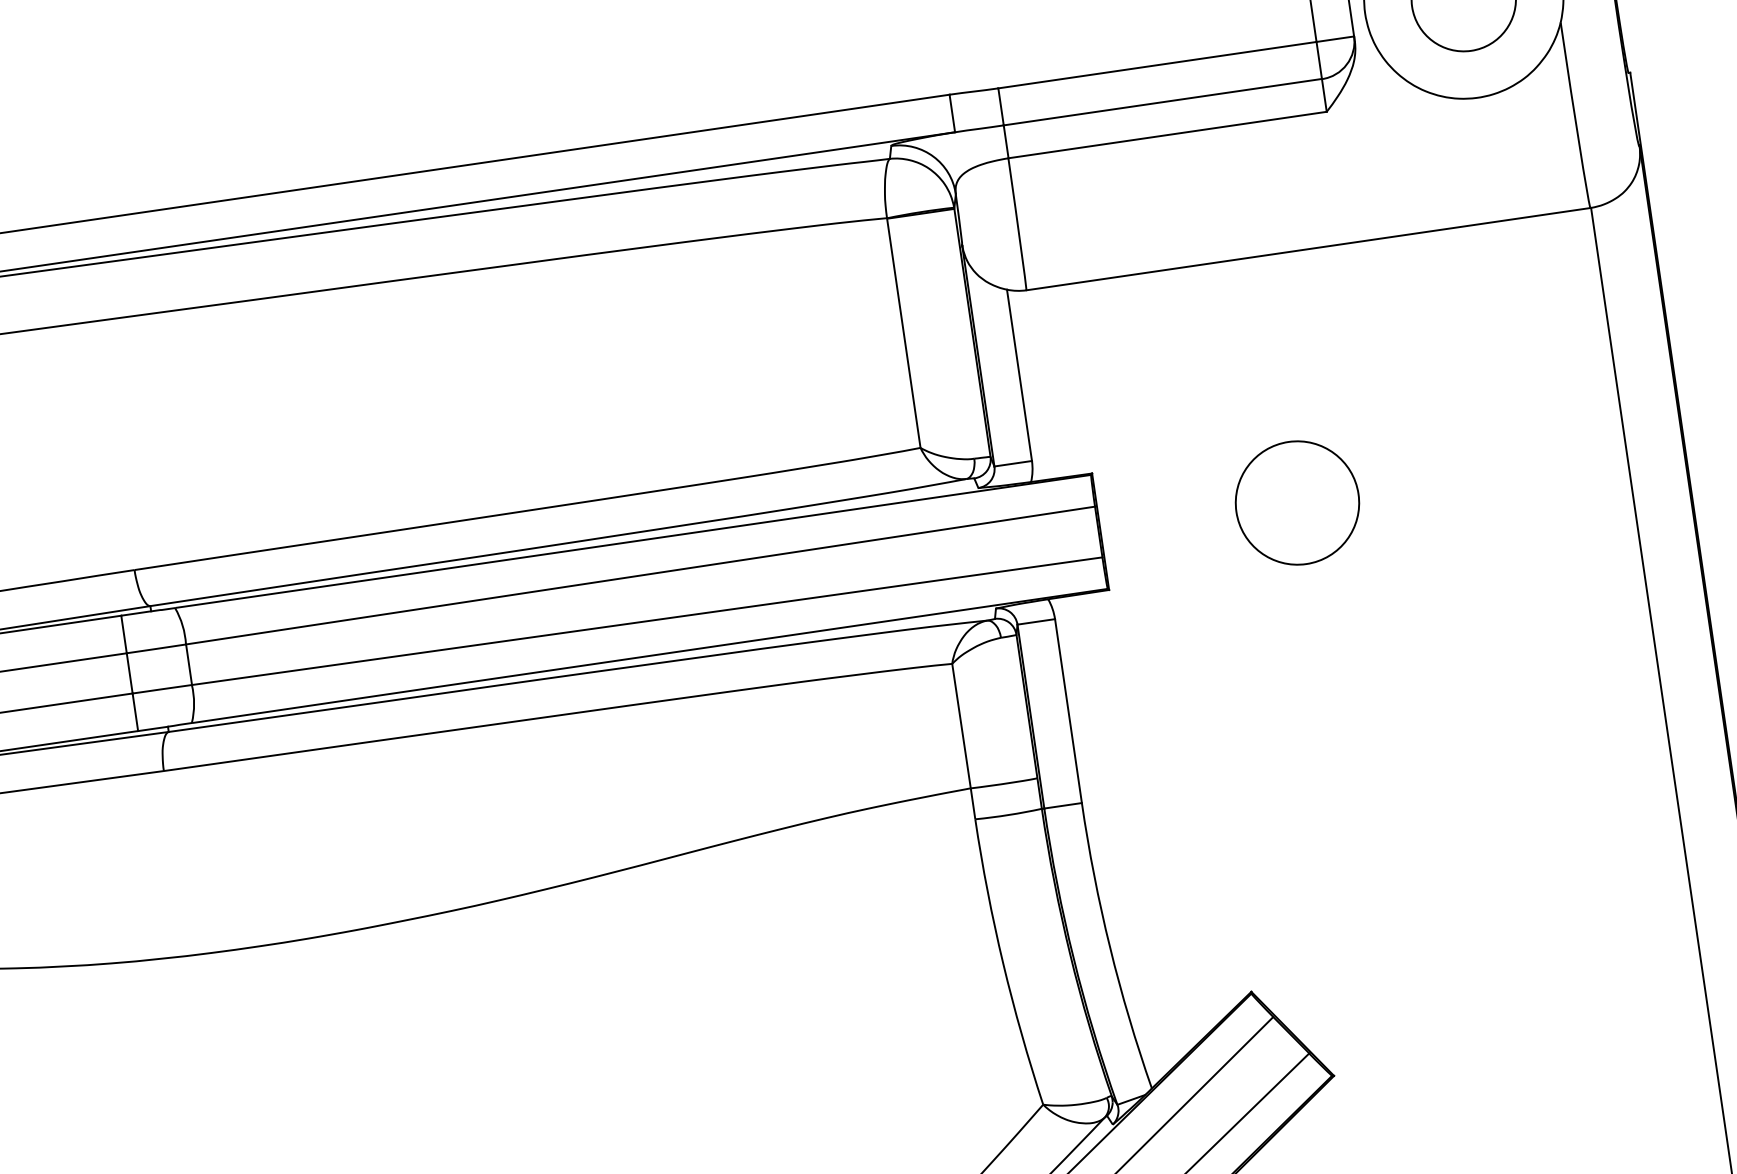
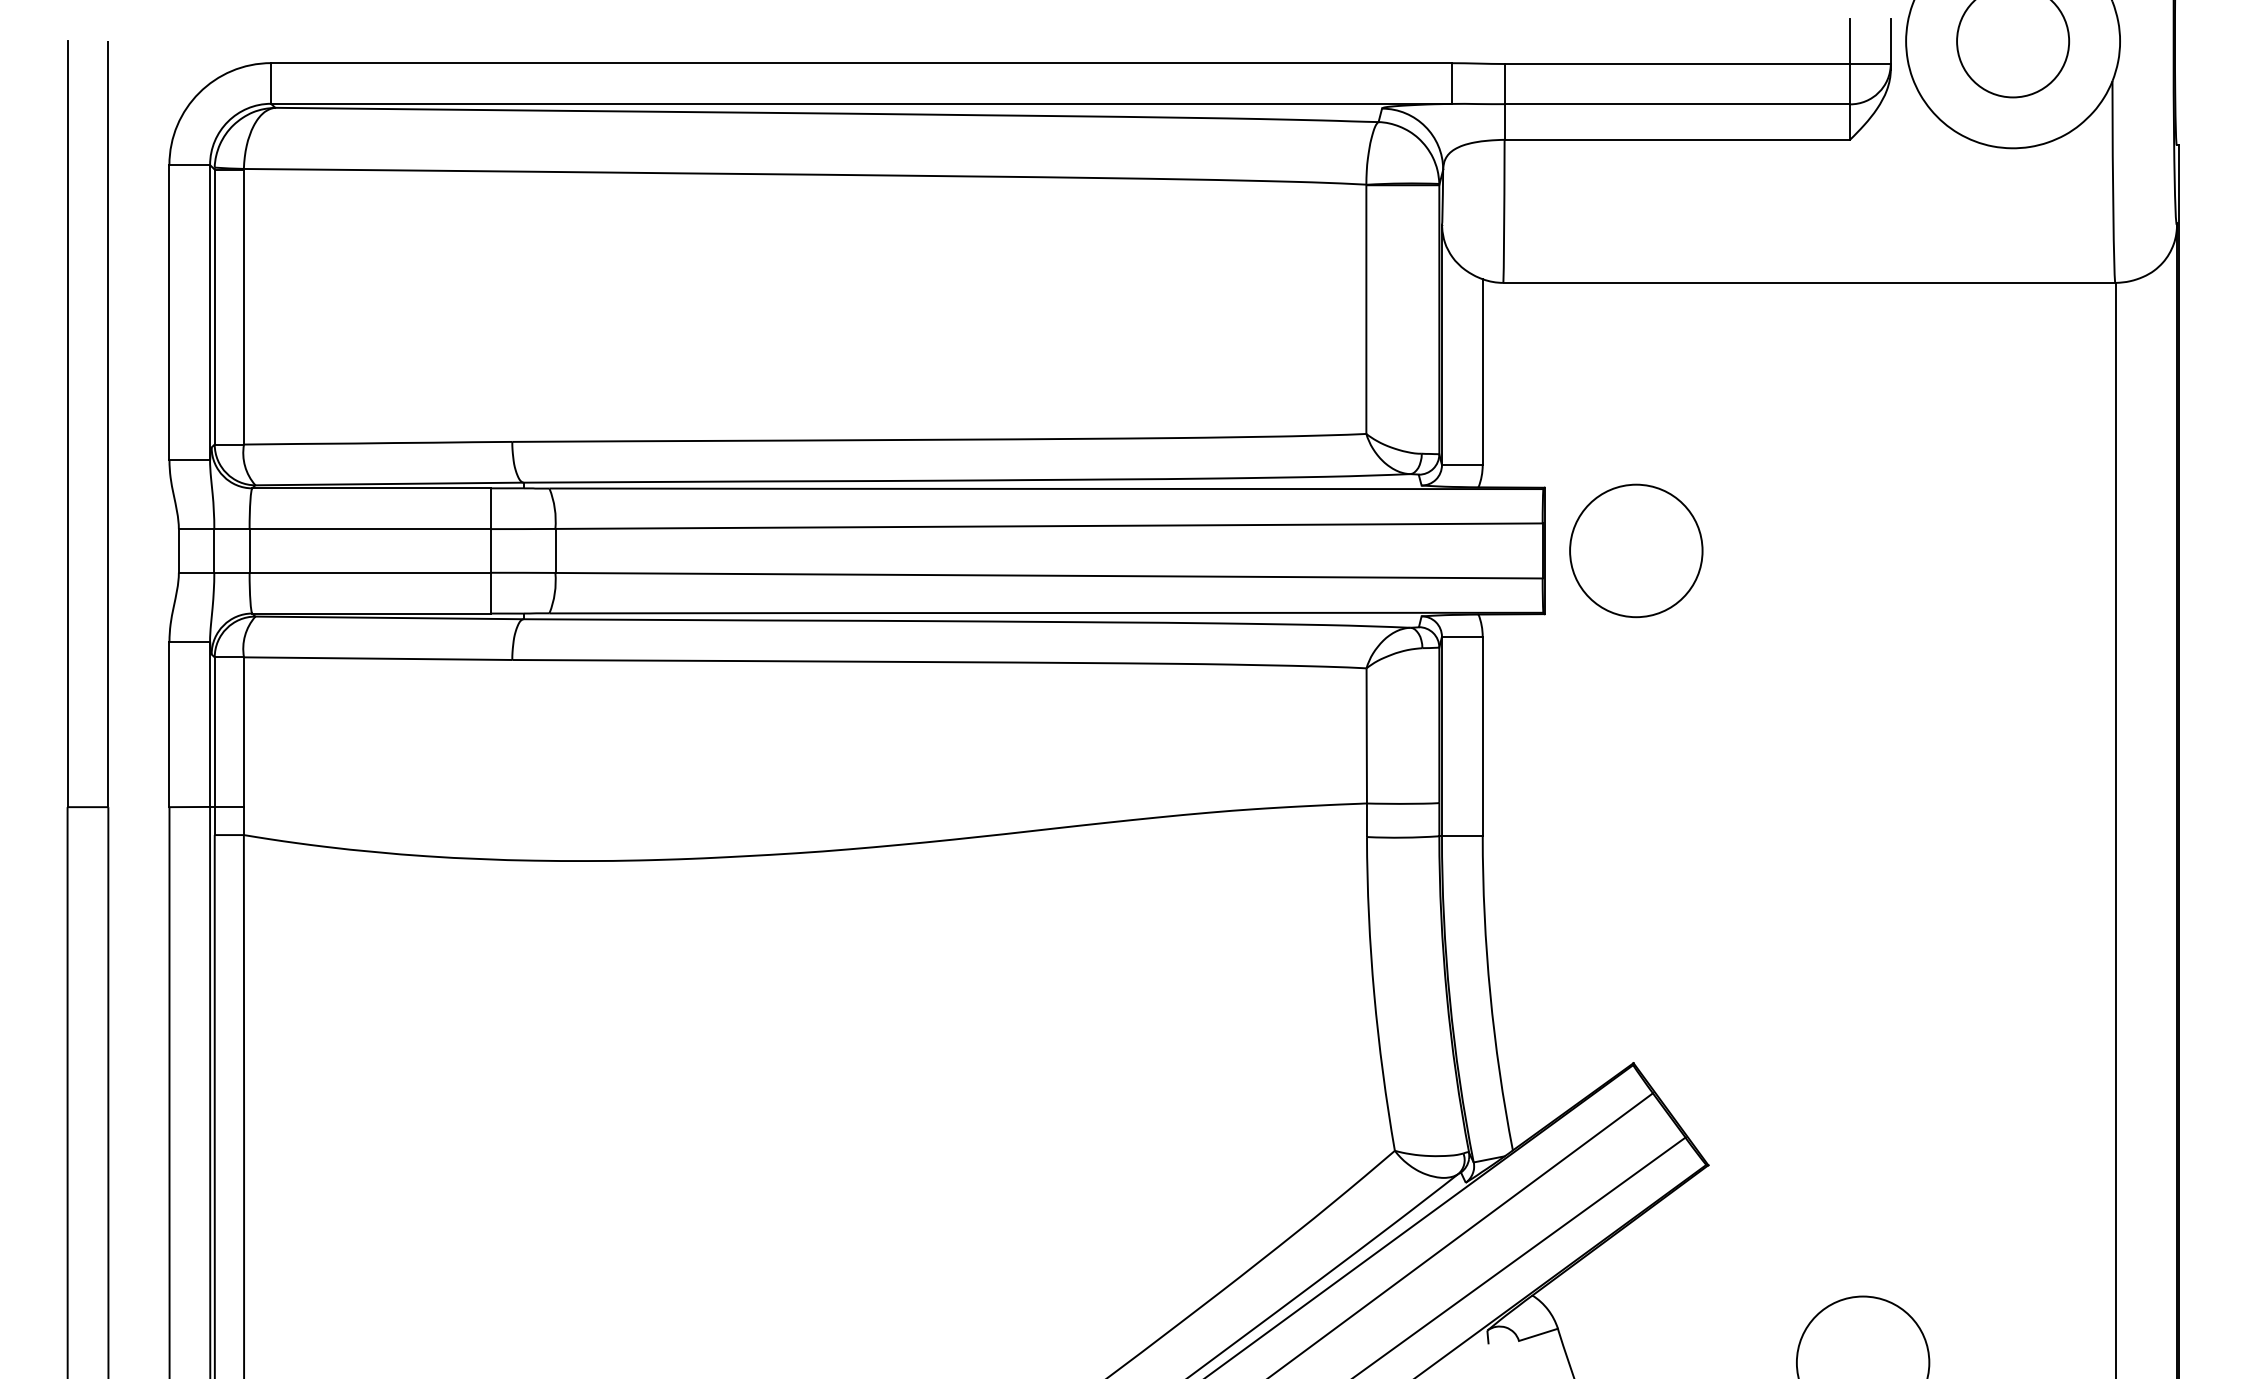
circle: (1297, 502) -> (1636, 550), moved

